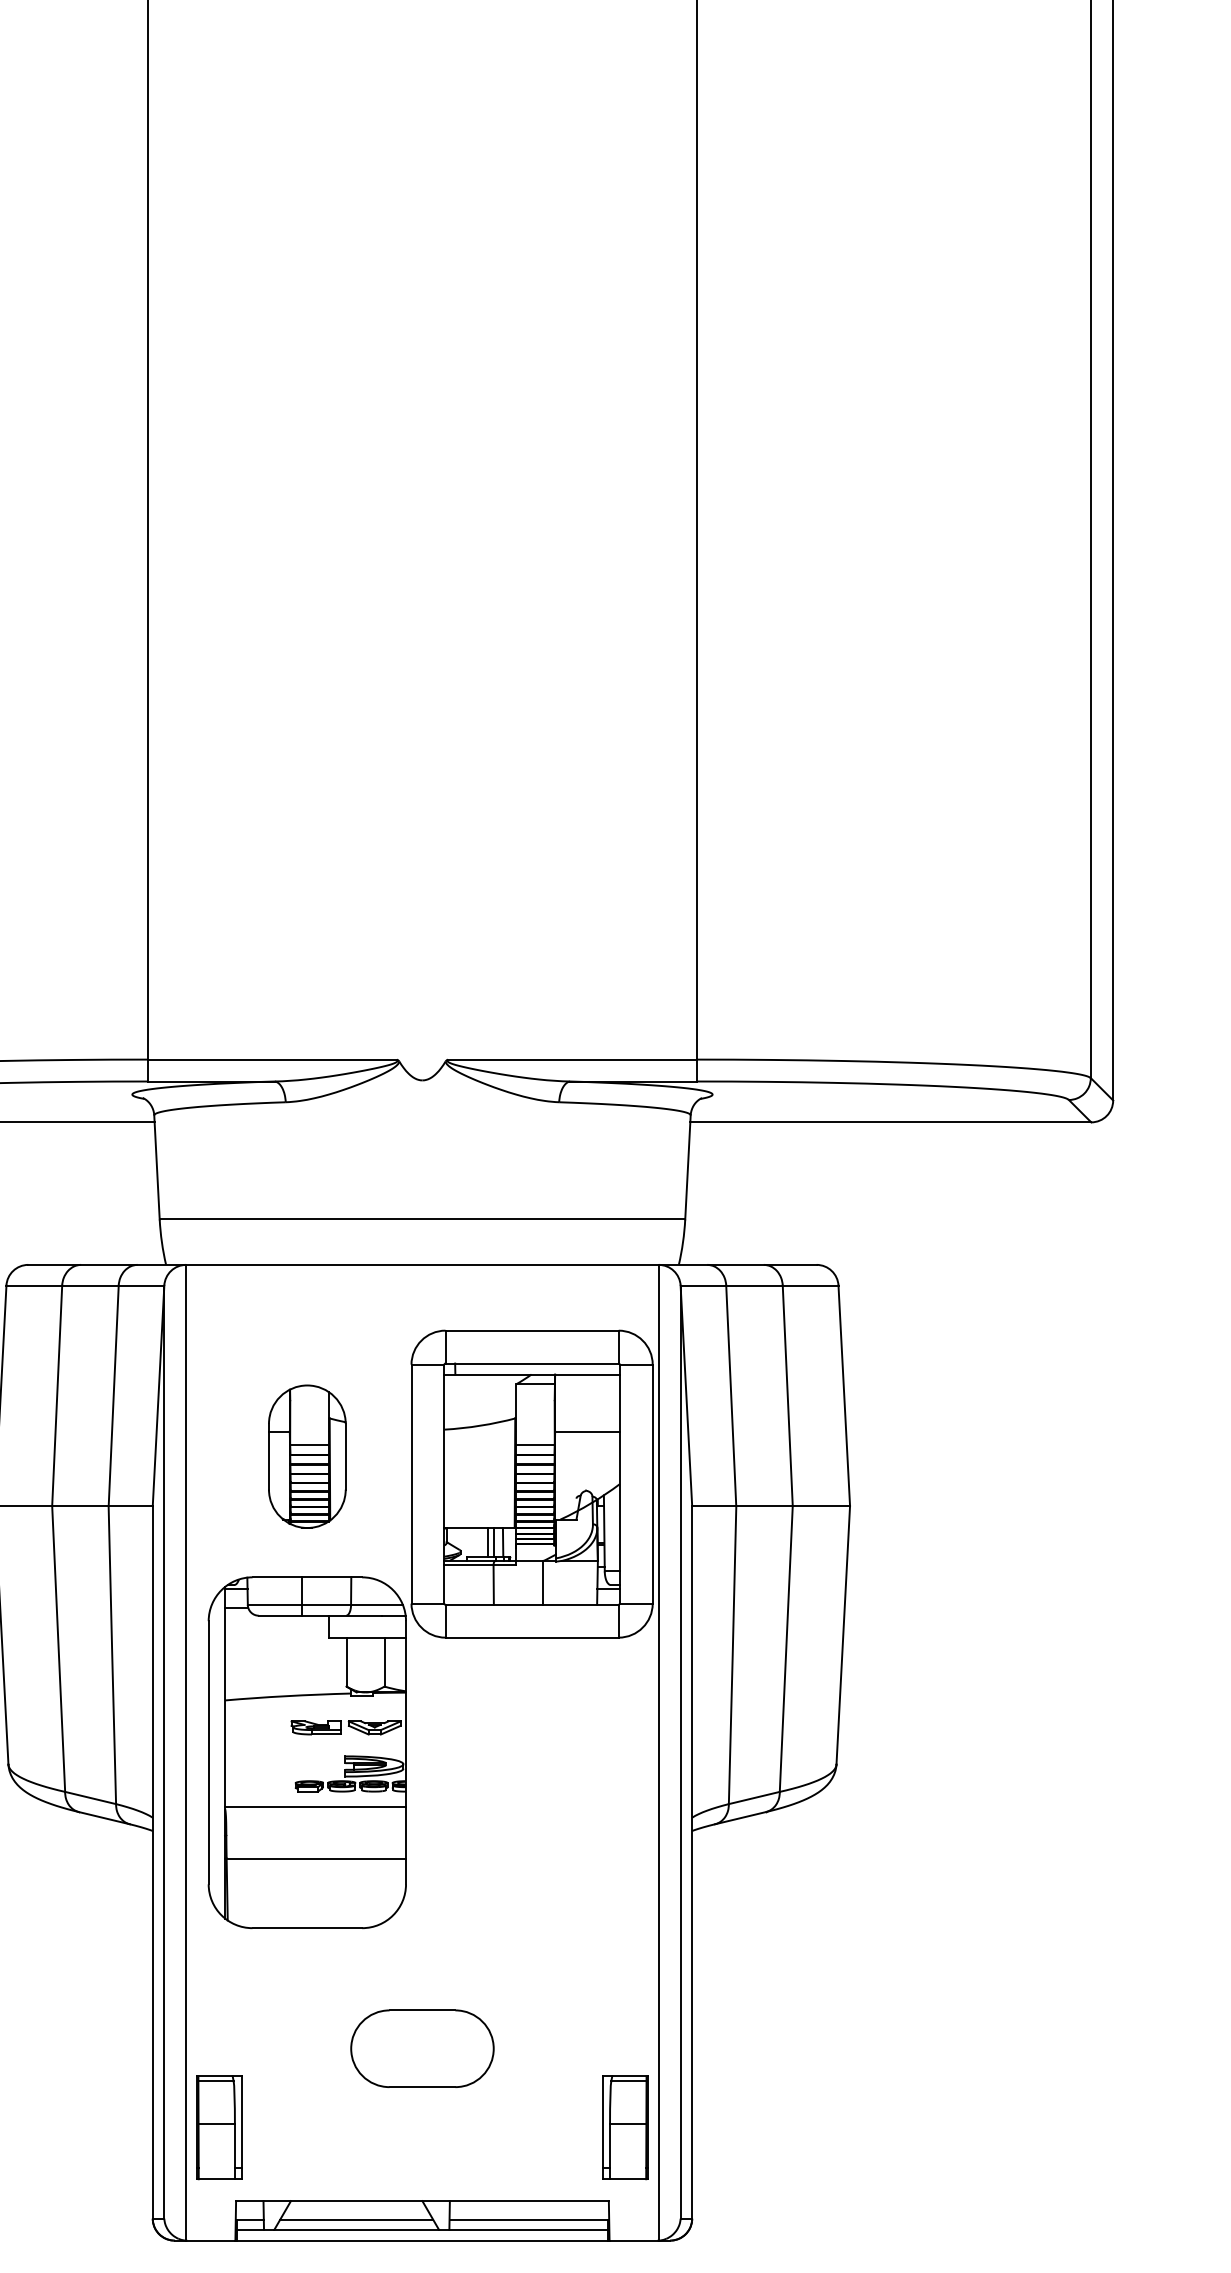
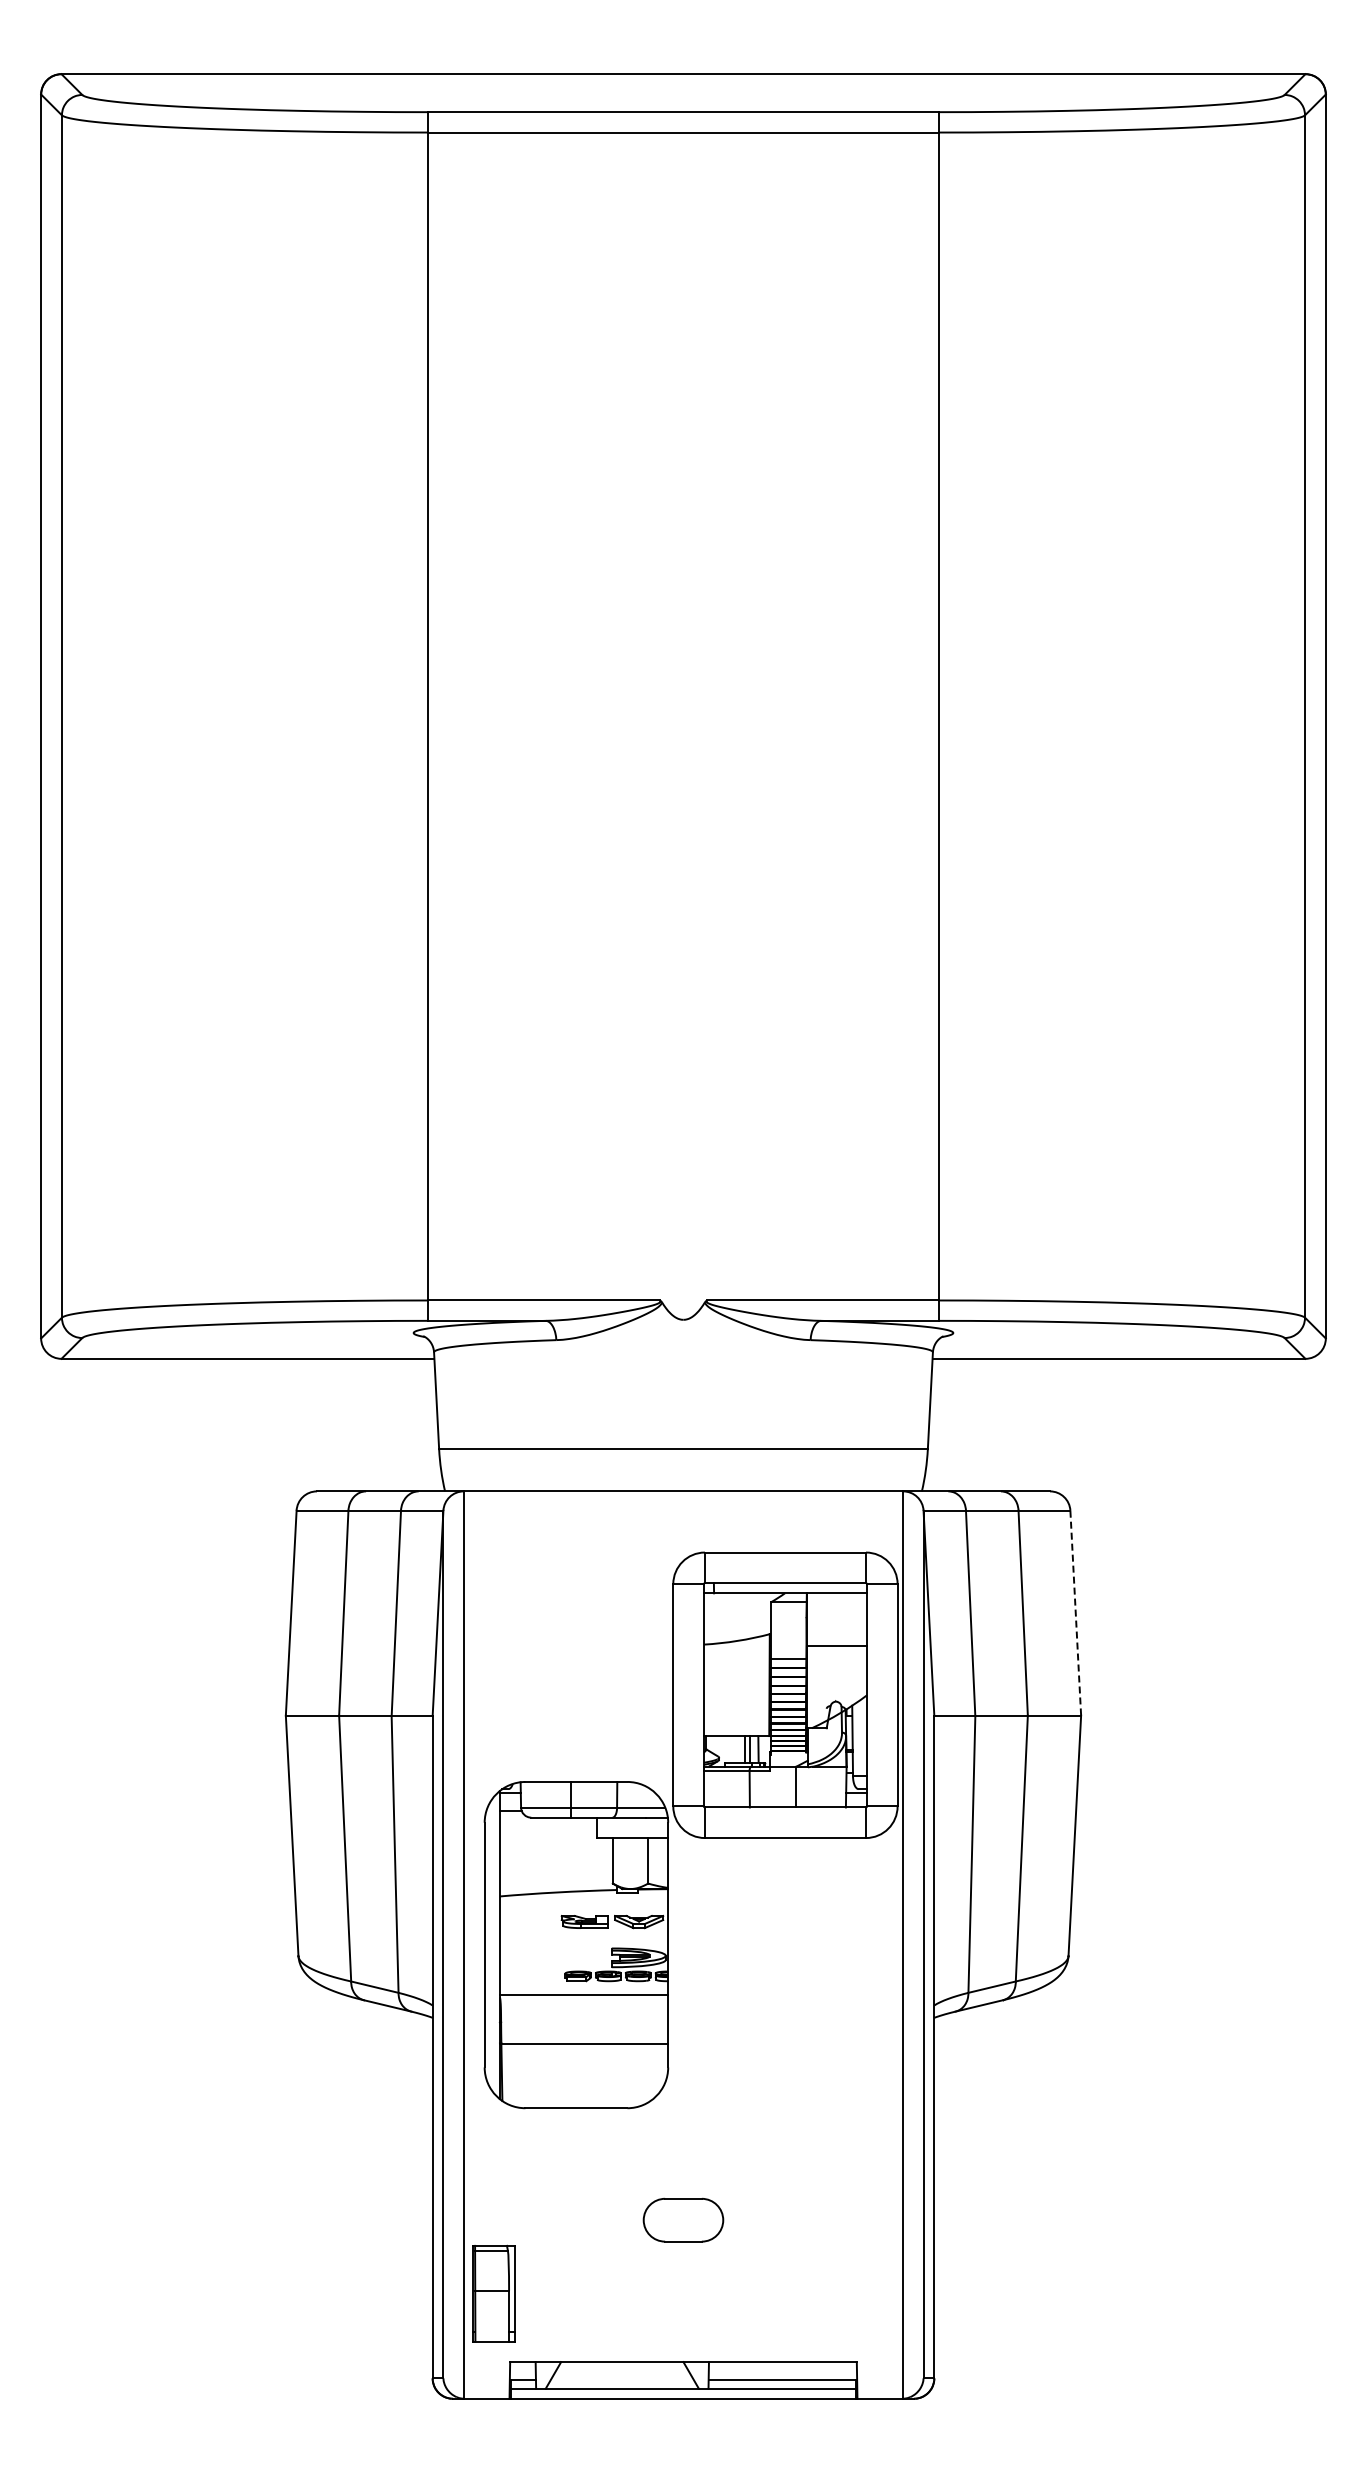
line: (844, 1396) -> (1075, 1613), solid -> dashed
part: (306, 1456) -> (575, 1669), removed
part: (422, 2047) -> (683, 2219), size x0.6
part: (625, 2127) -> (872, 2293), removed
line: (356, 2219) -> (622, 2379), removed

